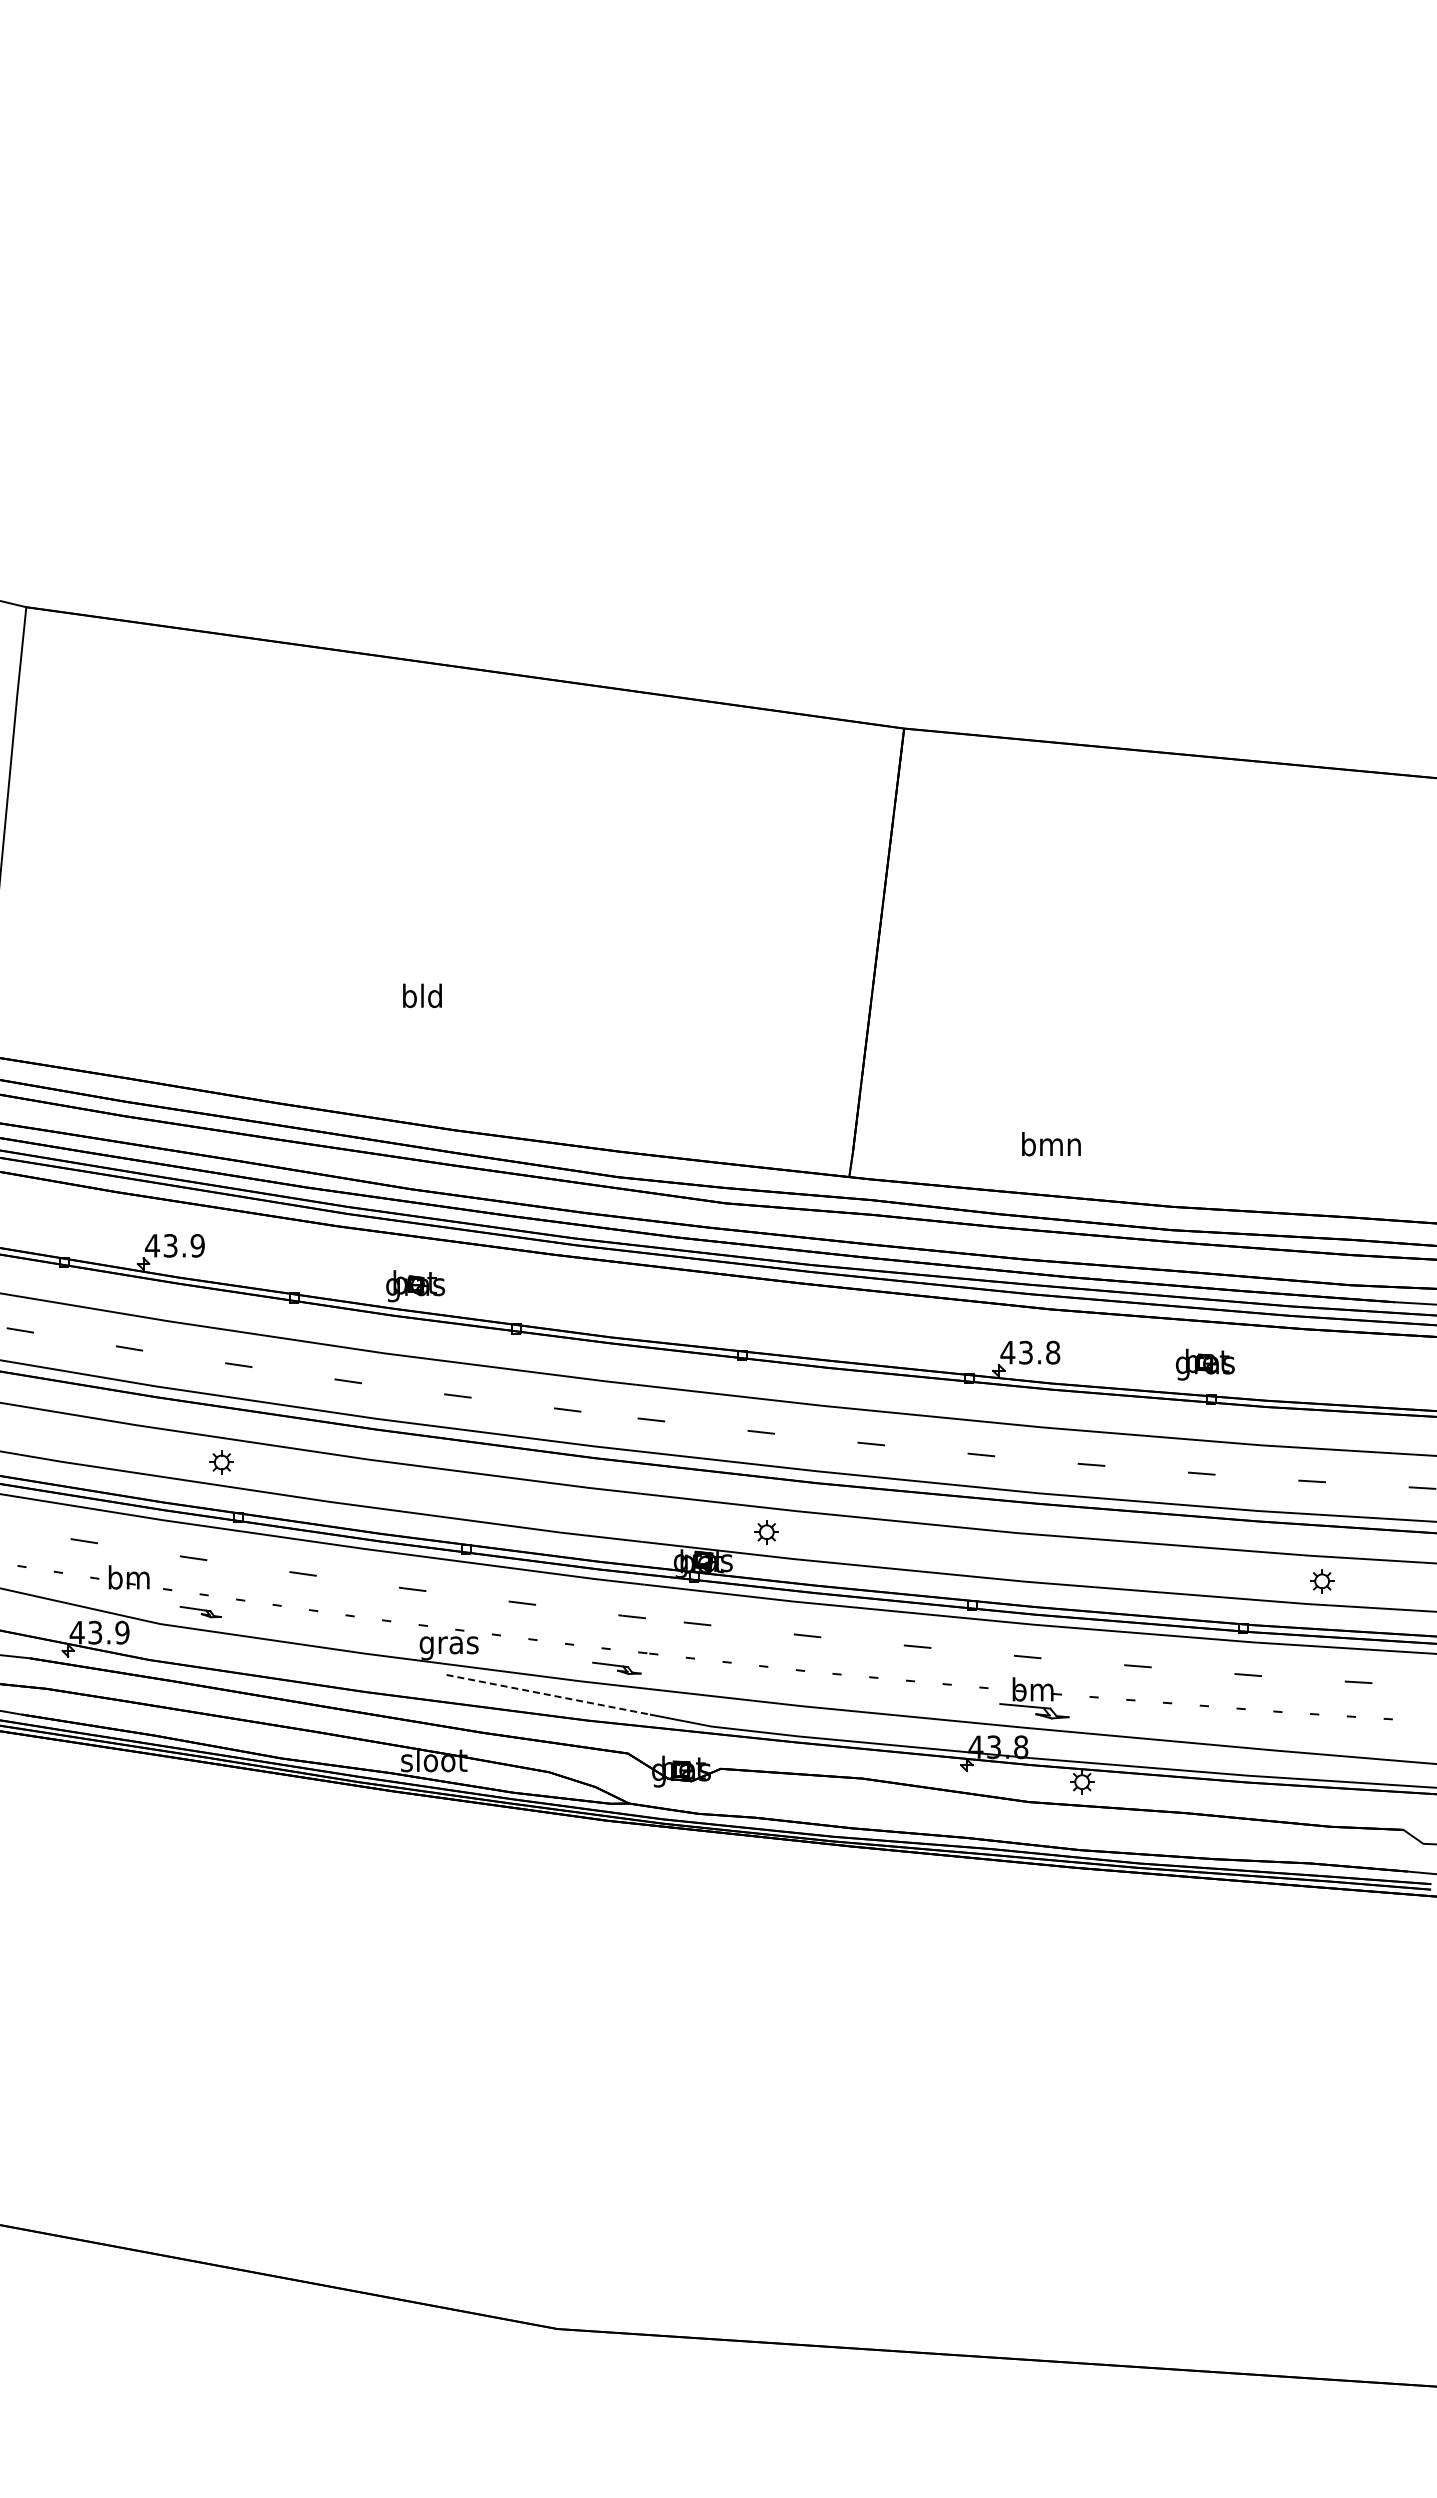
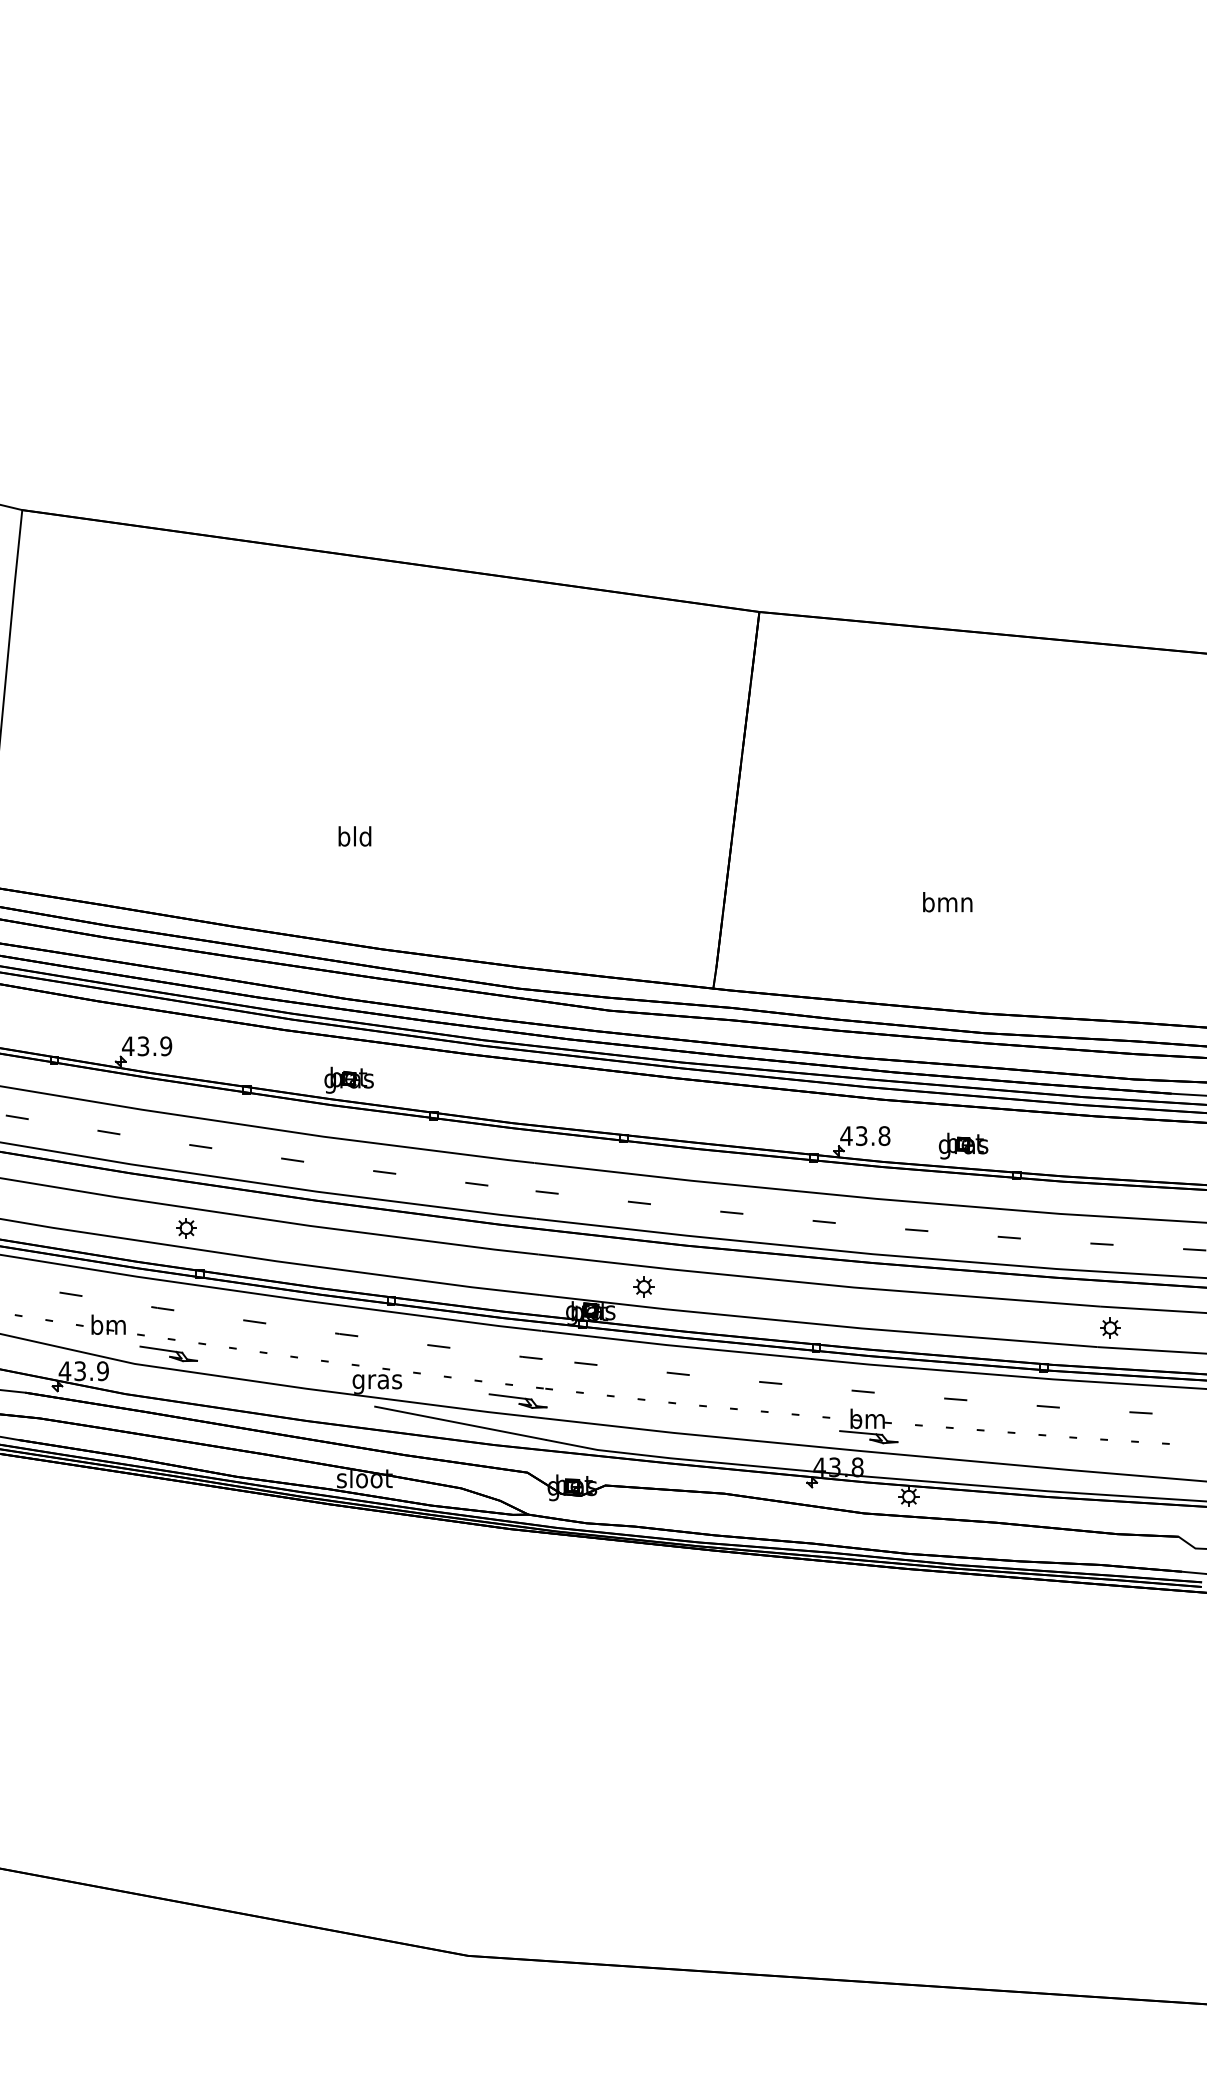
text: (1051, 1144) -> (947, 902), moved
part: (1205, 1364) -> (963, 1145), moved
part: (200, 1611) -> (168, 1353), size x1.67
part: (616, 1668) -> (517, 1401), size x1.43
line: (548, 1694) -> (460, 1423), dashed -> solid

